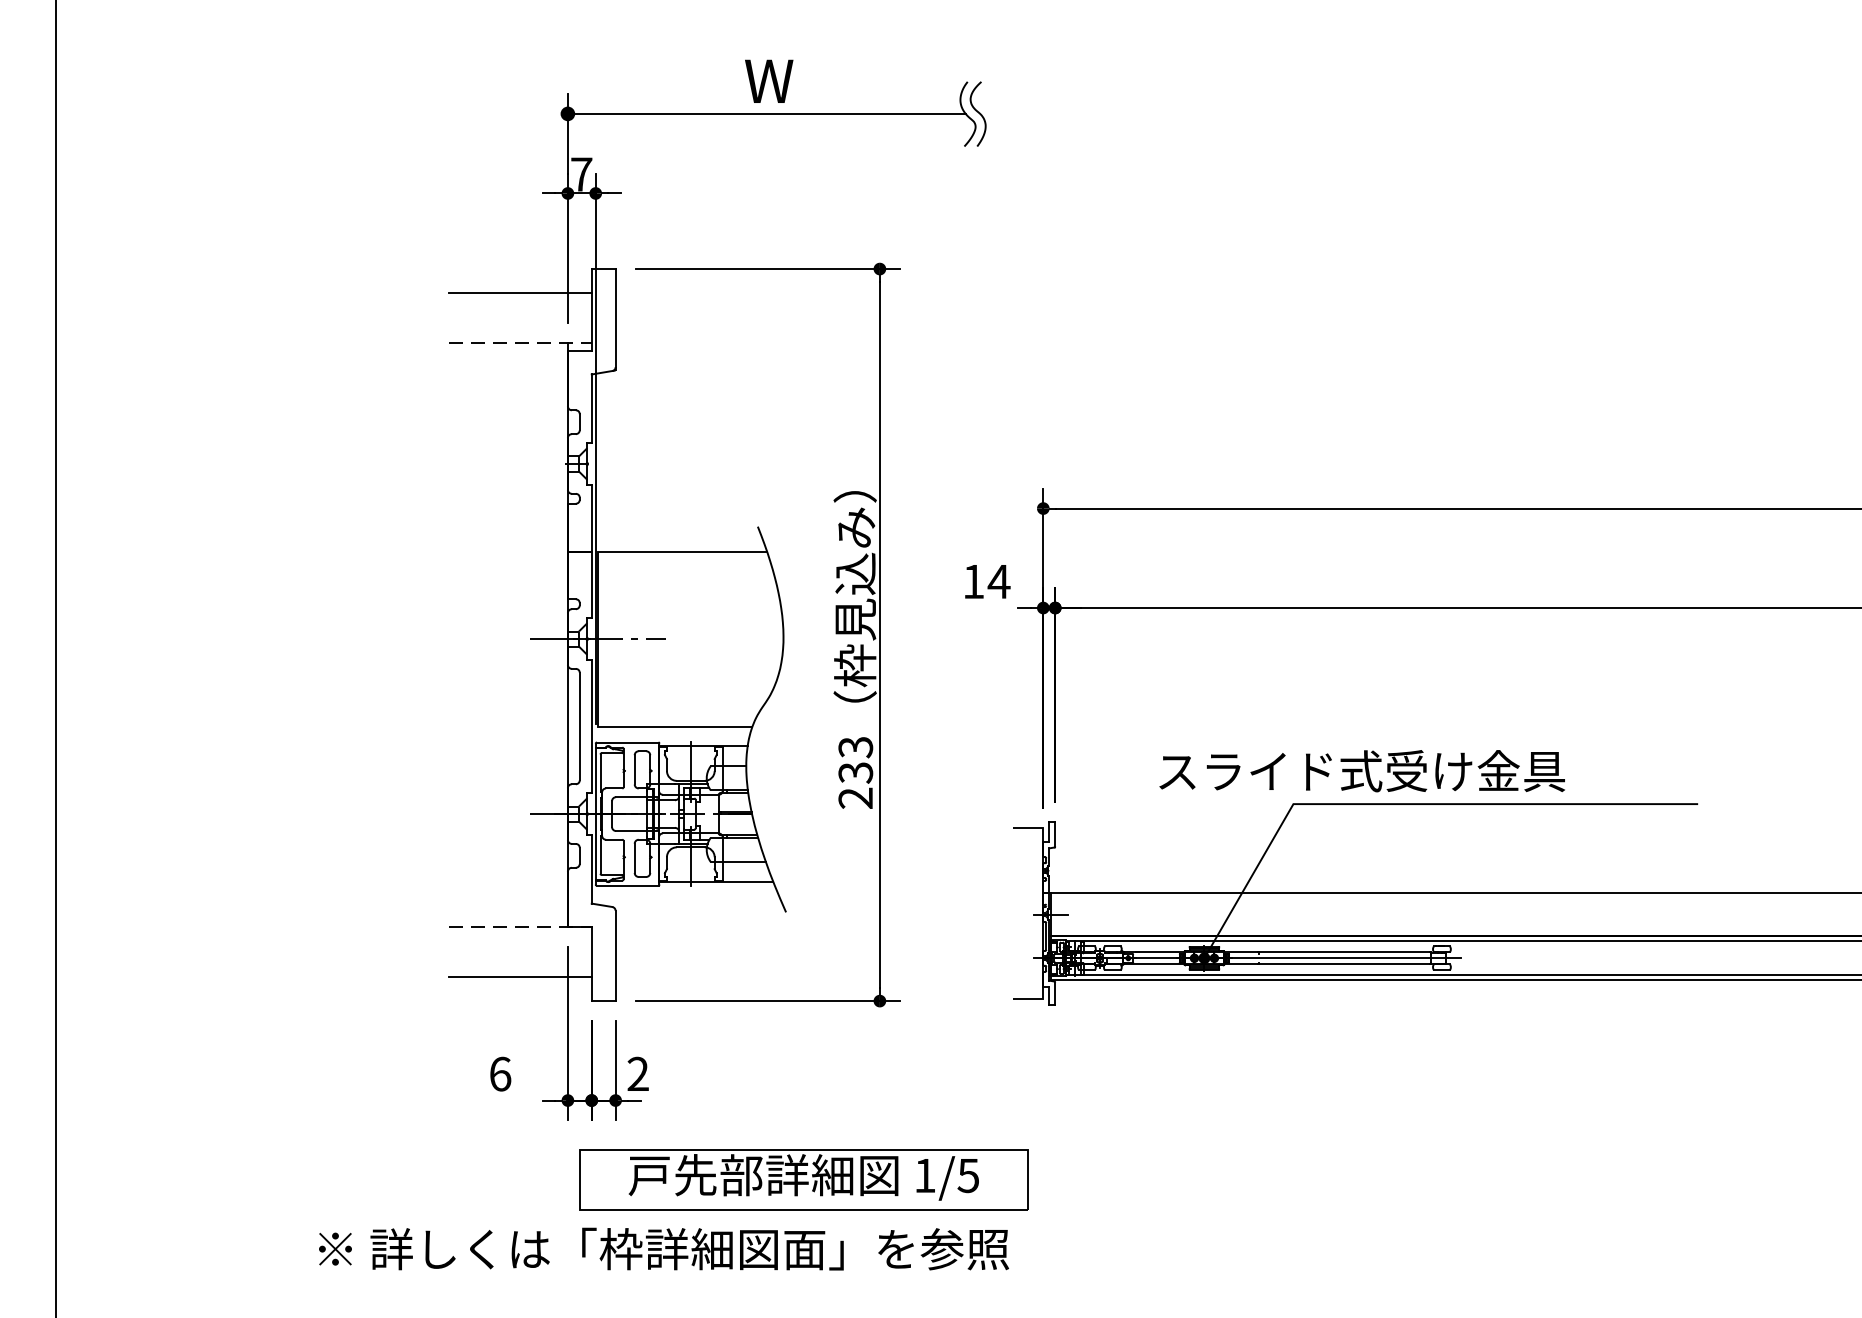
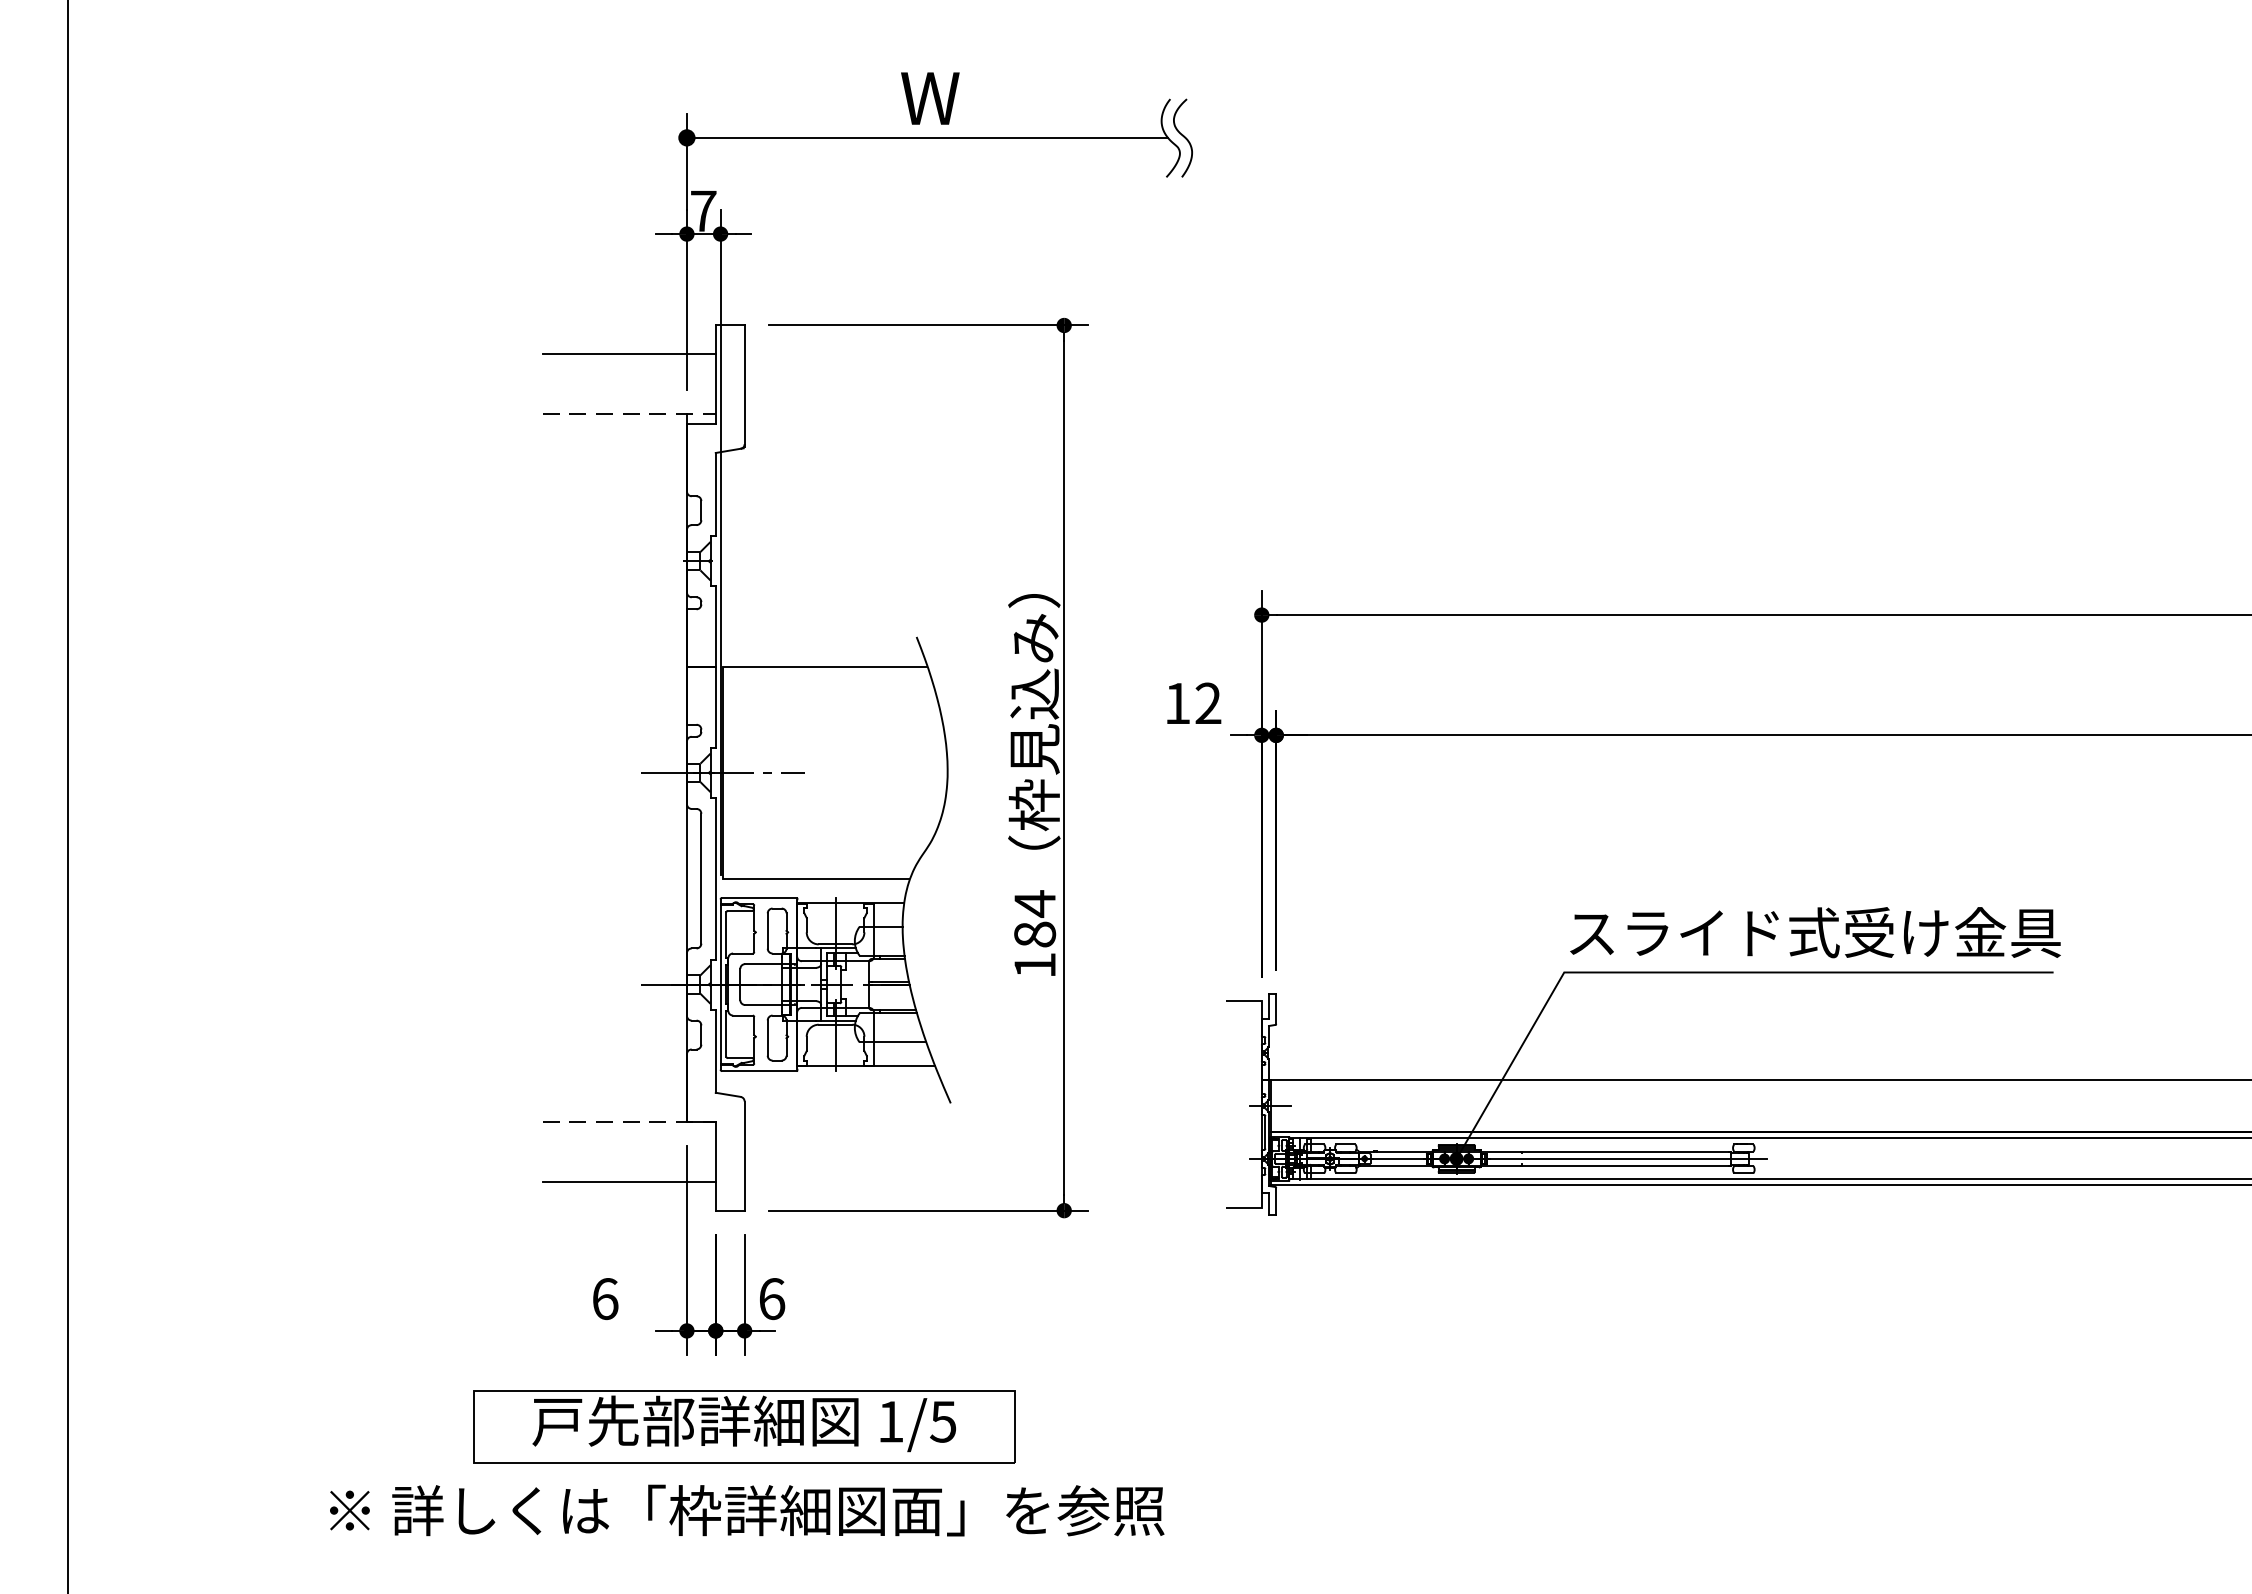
text: (999, 580) -> (1208, 702), 14 -> 12
text: (1362, 771) -> (1815, 932), moved
text: (856, 772) -> (1035, 934), 233 -> 184
text: (638, 1074) -> (772, 1299), 2 -> 6
part: (804, 1179) -> (744, 1426), moved
text: (664, 1249) -> (747, 1510), moved

